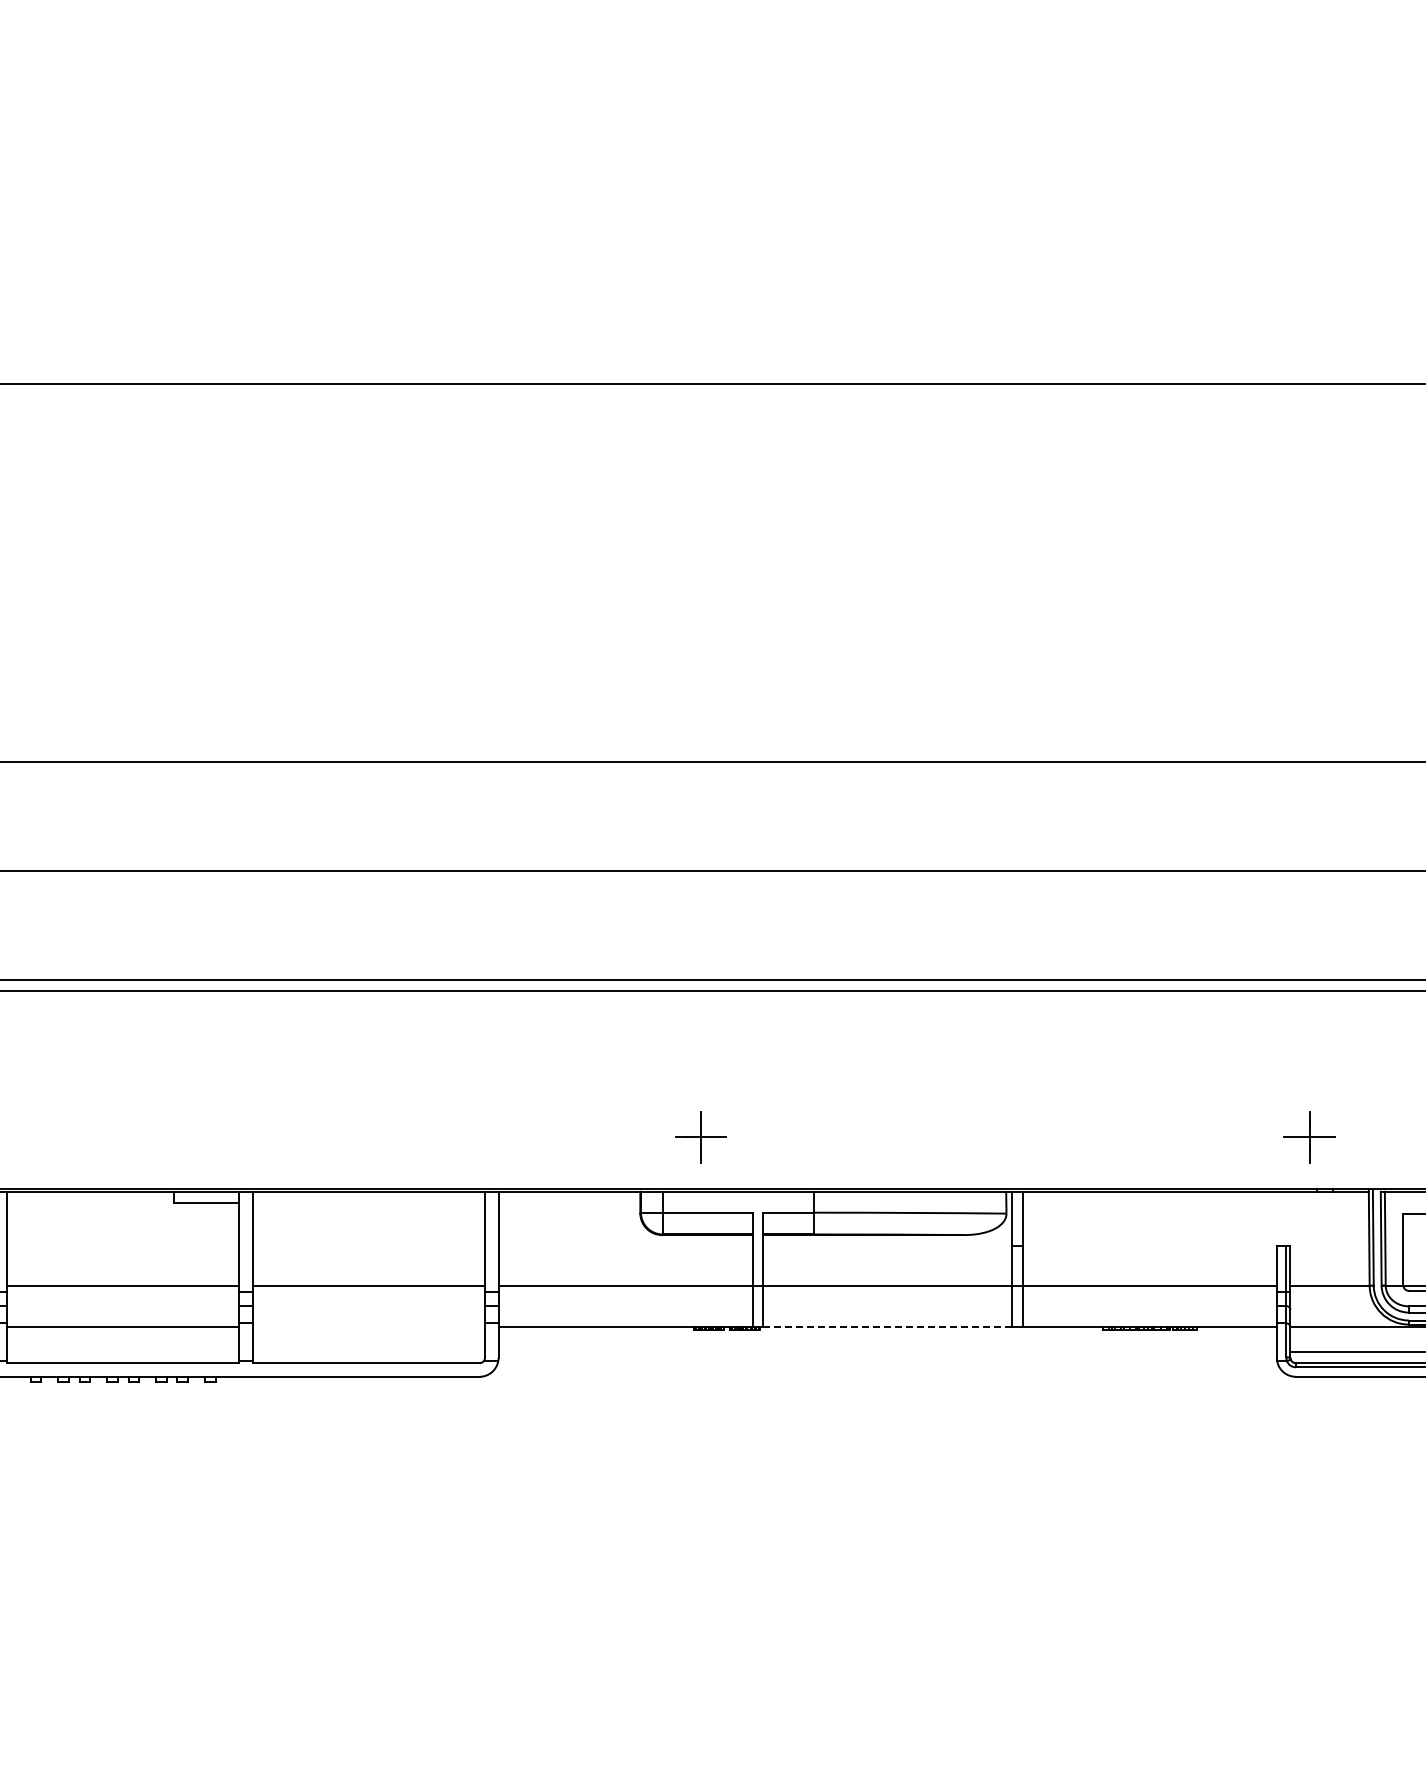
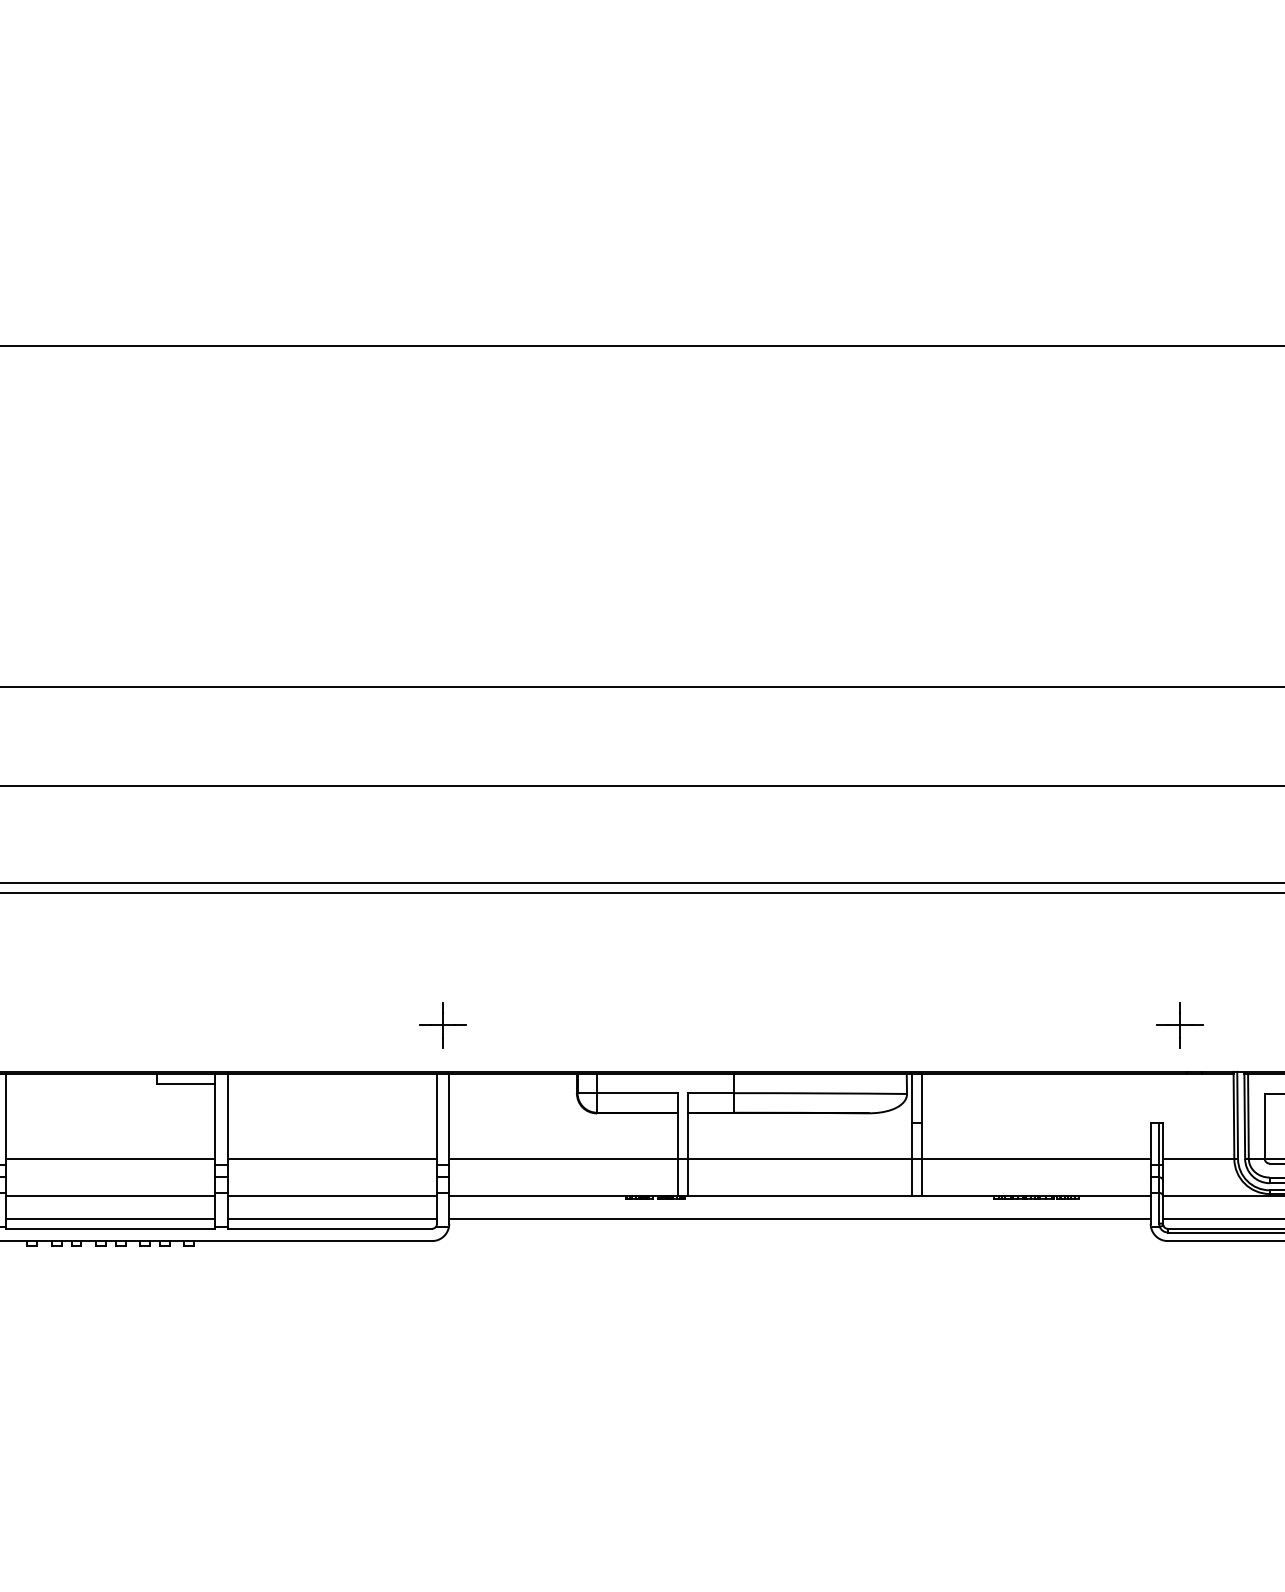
part: (700, 1137) -> (442, 1025), moved
line: (368, 1327) -> (332, 1196), added
line: (887, 1327) -> (799, 1196), dashed -> solid
line: (122, 1351) -> (110, 1218), added
line: (368, 1351) -> (332, 1218), added
line: (887, 1351) -> (799, 1218), added

